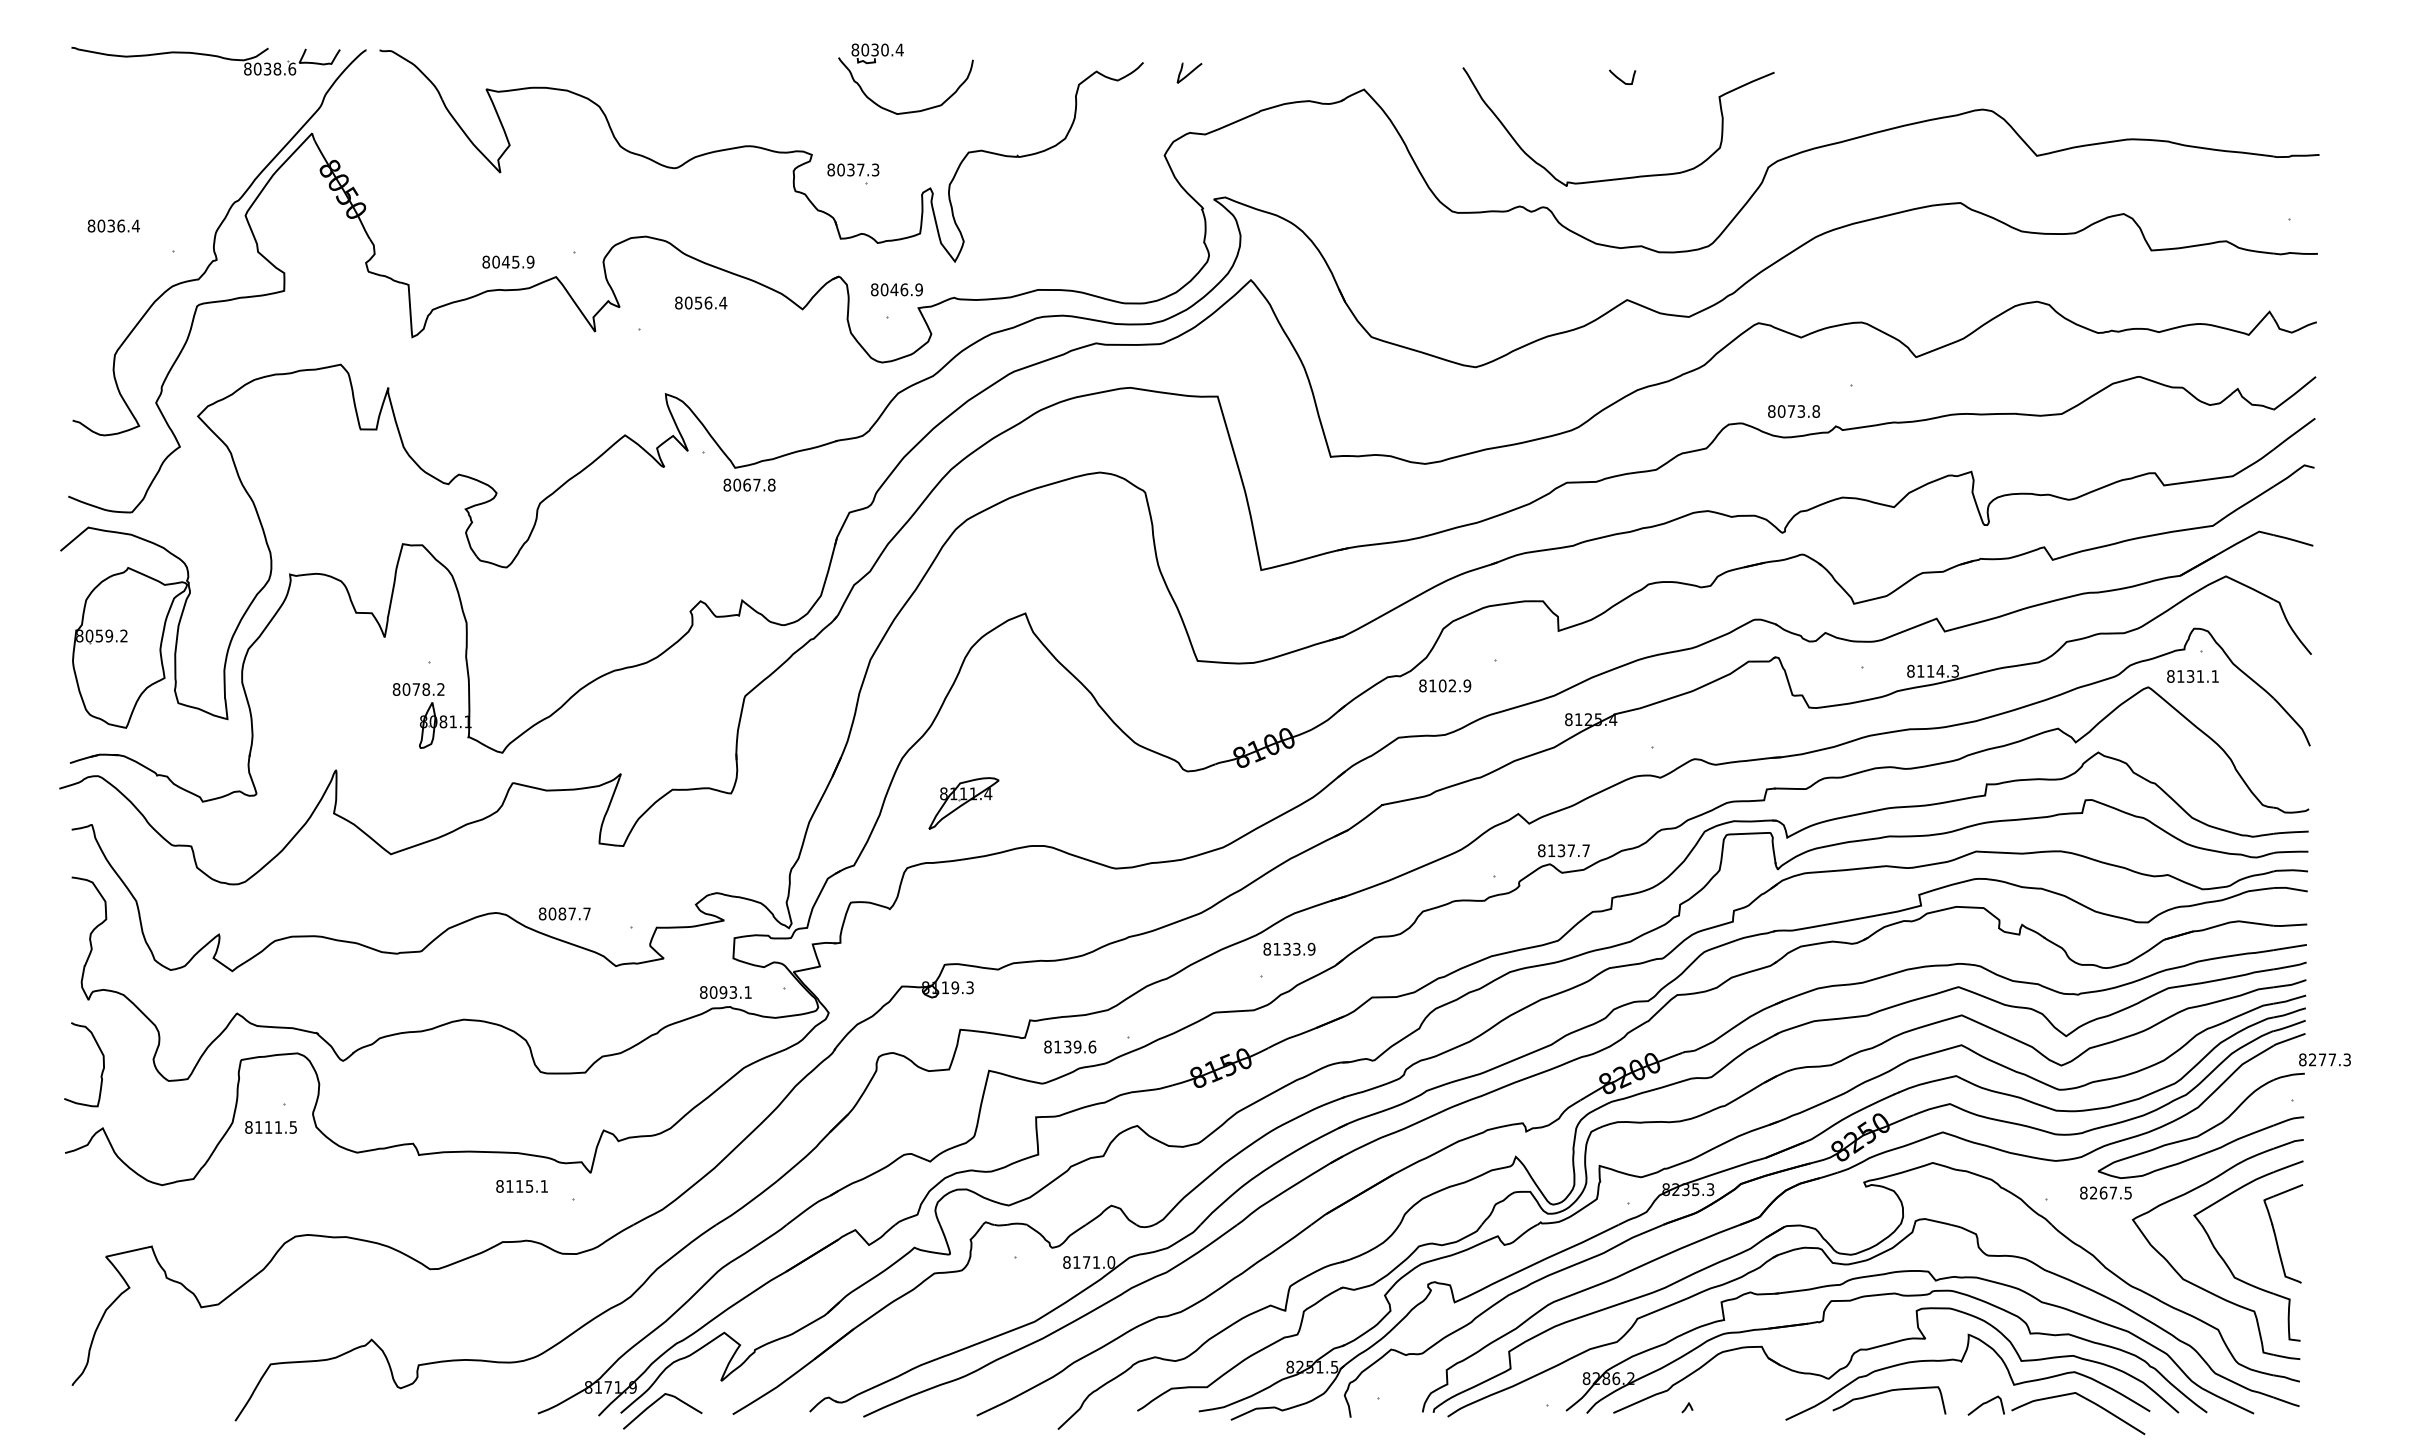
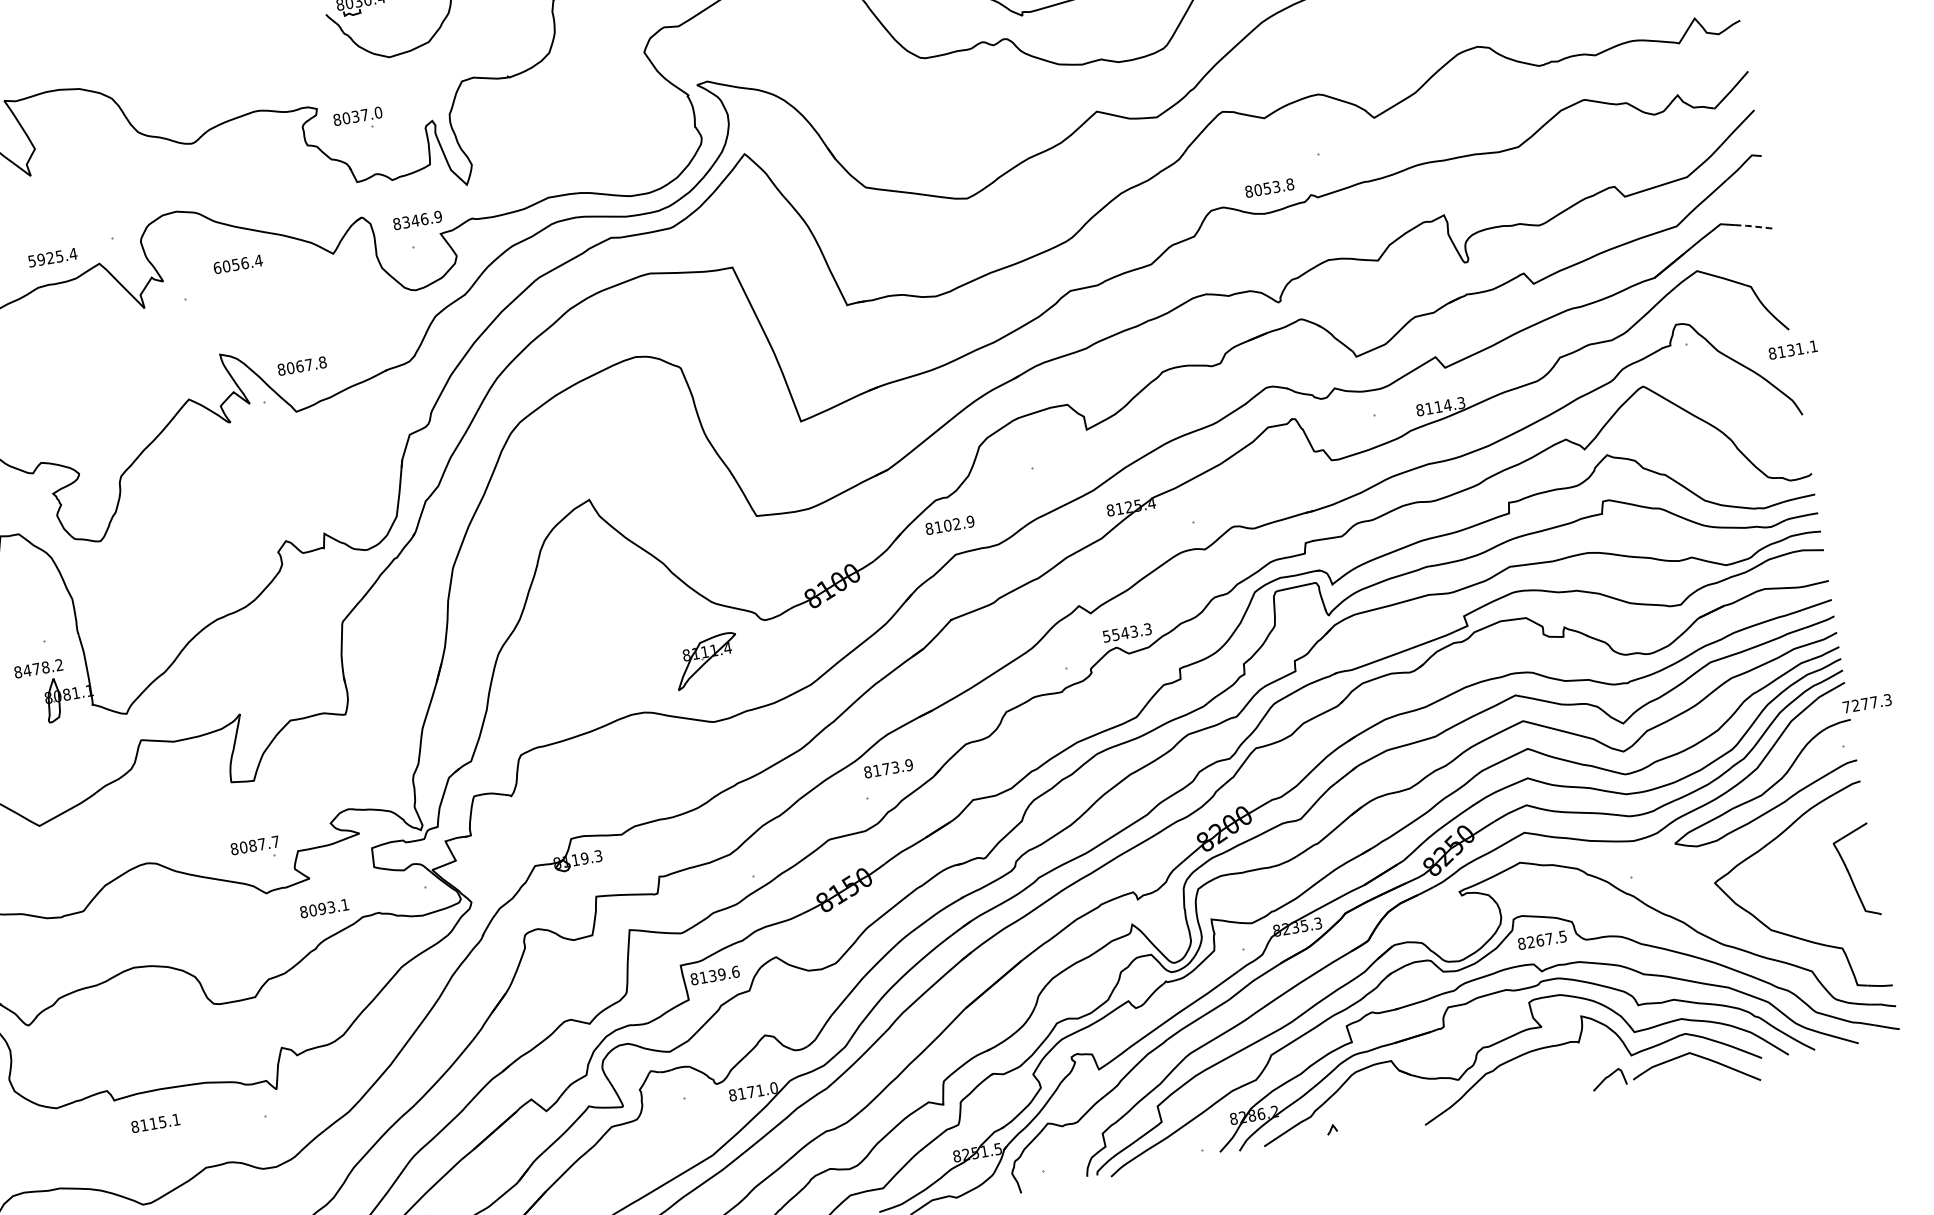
text: (875, 169) -> (378, 112), 8037.3 -> 8037.0
text: (508, 261) -> (52, 257), 8045.9 -> 5925.4
text: (884, 289) -> (406, 222), 8046.9 -> 8346.9
text: (678, 302) -> (217, 267), 8056.4 -> 6056.4
text: (1791, 411) -> (1267, 188), 8073.8 -> 8053.8
text: (749, 484) -> (302, 365), moved
line: (2293, 540) -> (1753, 226), solid -> dashed
text: (2192, 676) -> (1792, 350), moved
text: (1445, 685) -> (950, 524), moved
text: (406, 689) -> (27, 670), 8078.2 -> 8478.2
part: (963, 803) -> (706, 661), moved
text: (1563, 850) -> (1126, 632), 8137.7 -> 5543.3
text: (564, 913) -> (254, 845), moved
text: (1286, 948) -> (885, 768), 8133.9 -> 8173.9
text: (725, 992) -> (324, 908), moved
text: (1070, 1046) -> (715, 975), moved
text: (2302, 1059) -> (1846, 706), 8277.3 -> 7277.3
text: (521, 1186) -> (155, 1123), moved
text: (2105, 1192) -> (1541, 939), moved
part: (2228, 1265) -> (1811, 910), removed
curve: (1888, 1392) -> (1516, 1082), removed

